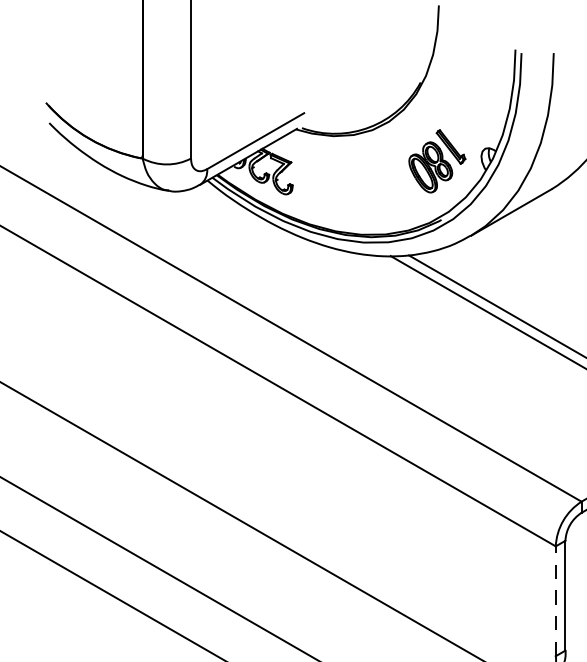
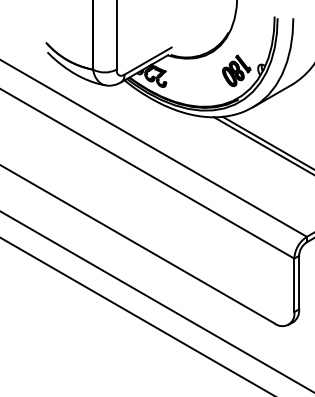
line: (556, 601) -> (294, 285), dashed -> solid

